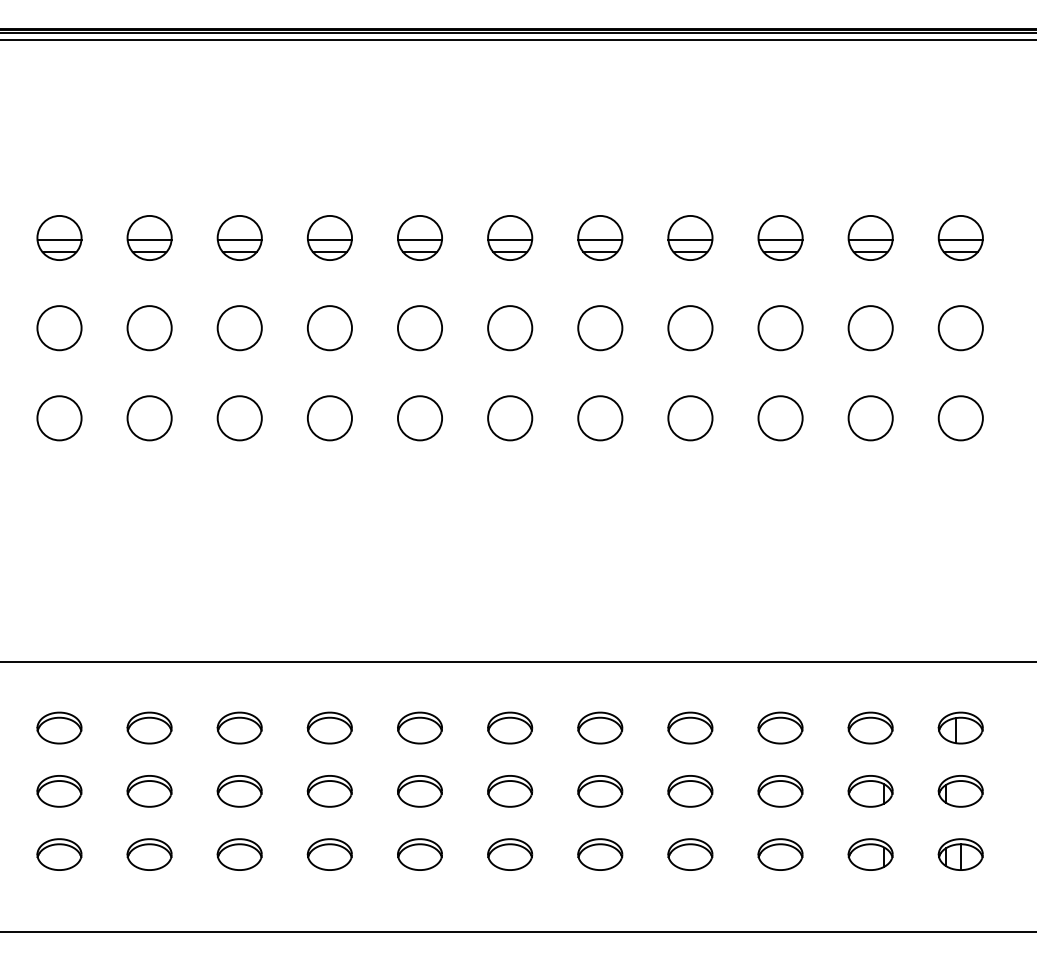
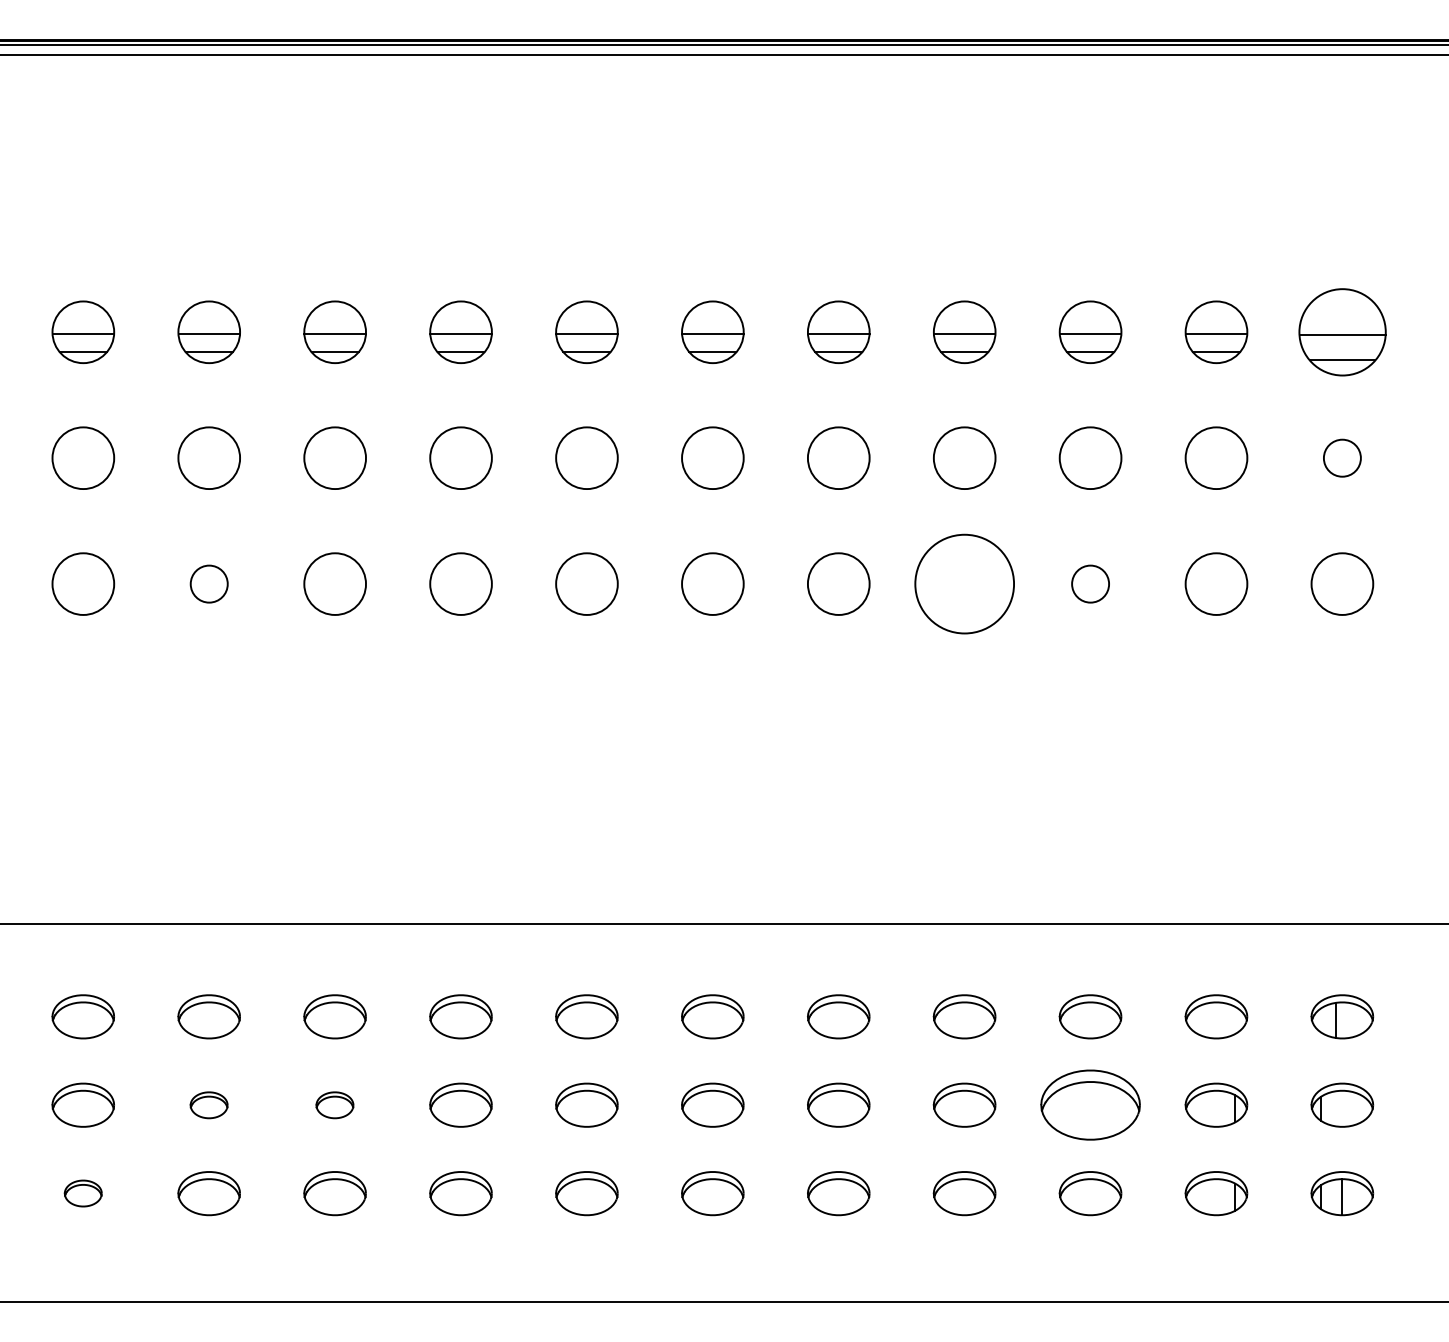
part: (960, 237) -> (1341, 331), size x1.4
circle: (960, 328) -> (1341, 458), size x0.6
circle: (149, 418) -> (209, 584), size x0.6
circle: (690, 418) -> (964, 584), size x1.6
circle: (780, 418) -> (1090, 584), size x0.6
part: (149, 791) -> (209, 1105), size x0.6
part: (239, 791) -> (334, 1105), size x0.6
part: (780, 791) -> (1090, 1105), size x1.6
part: (59, 854) -> (83, 1193), size x0.6

